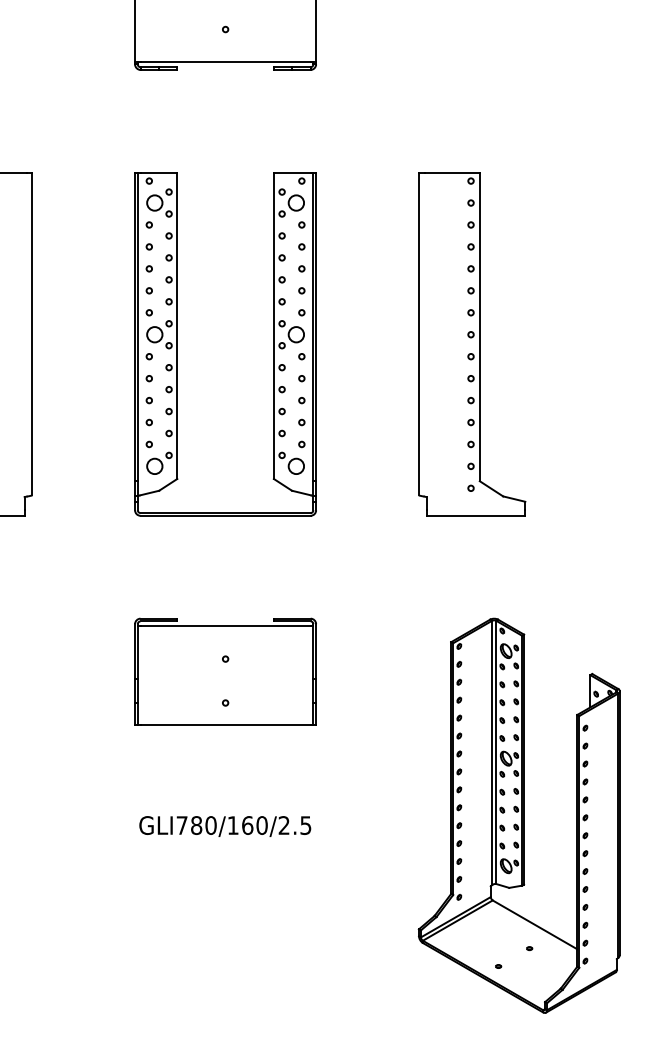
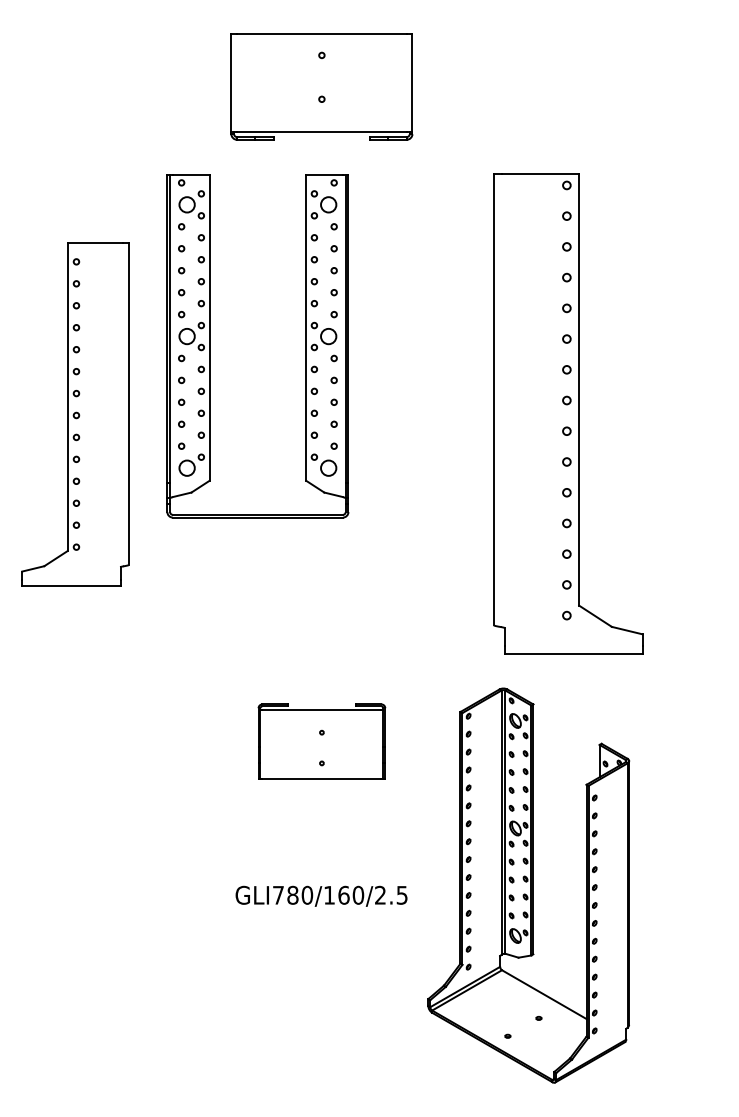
part: (178, 344) -> (210, 346), moved
part: (472, 344) -> (568, 414), size x1.4
part: (225, 671) -> (321, 741), size x0.7
part: (519, 815) -> (528, 885), moved

